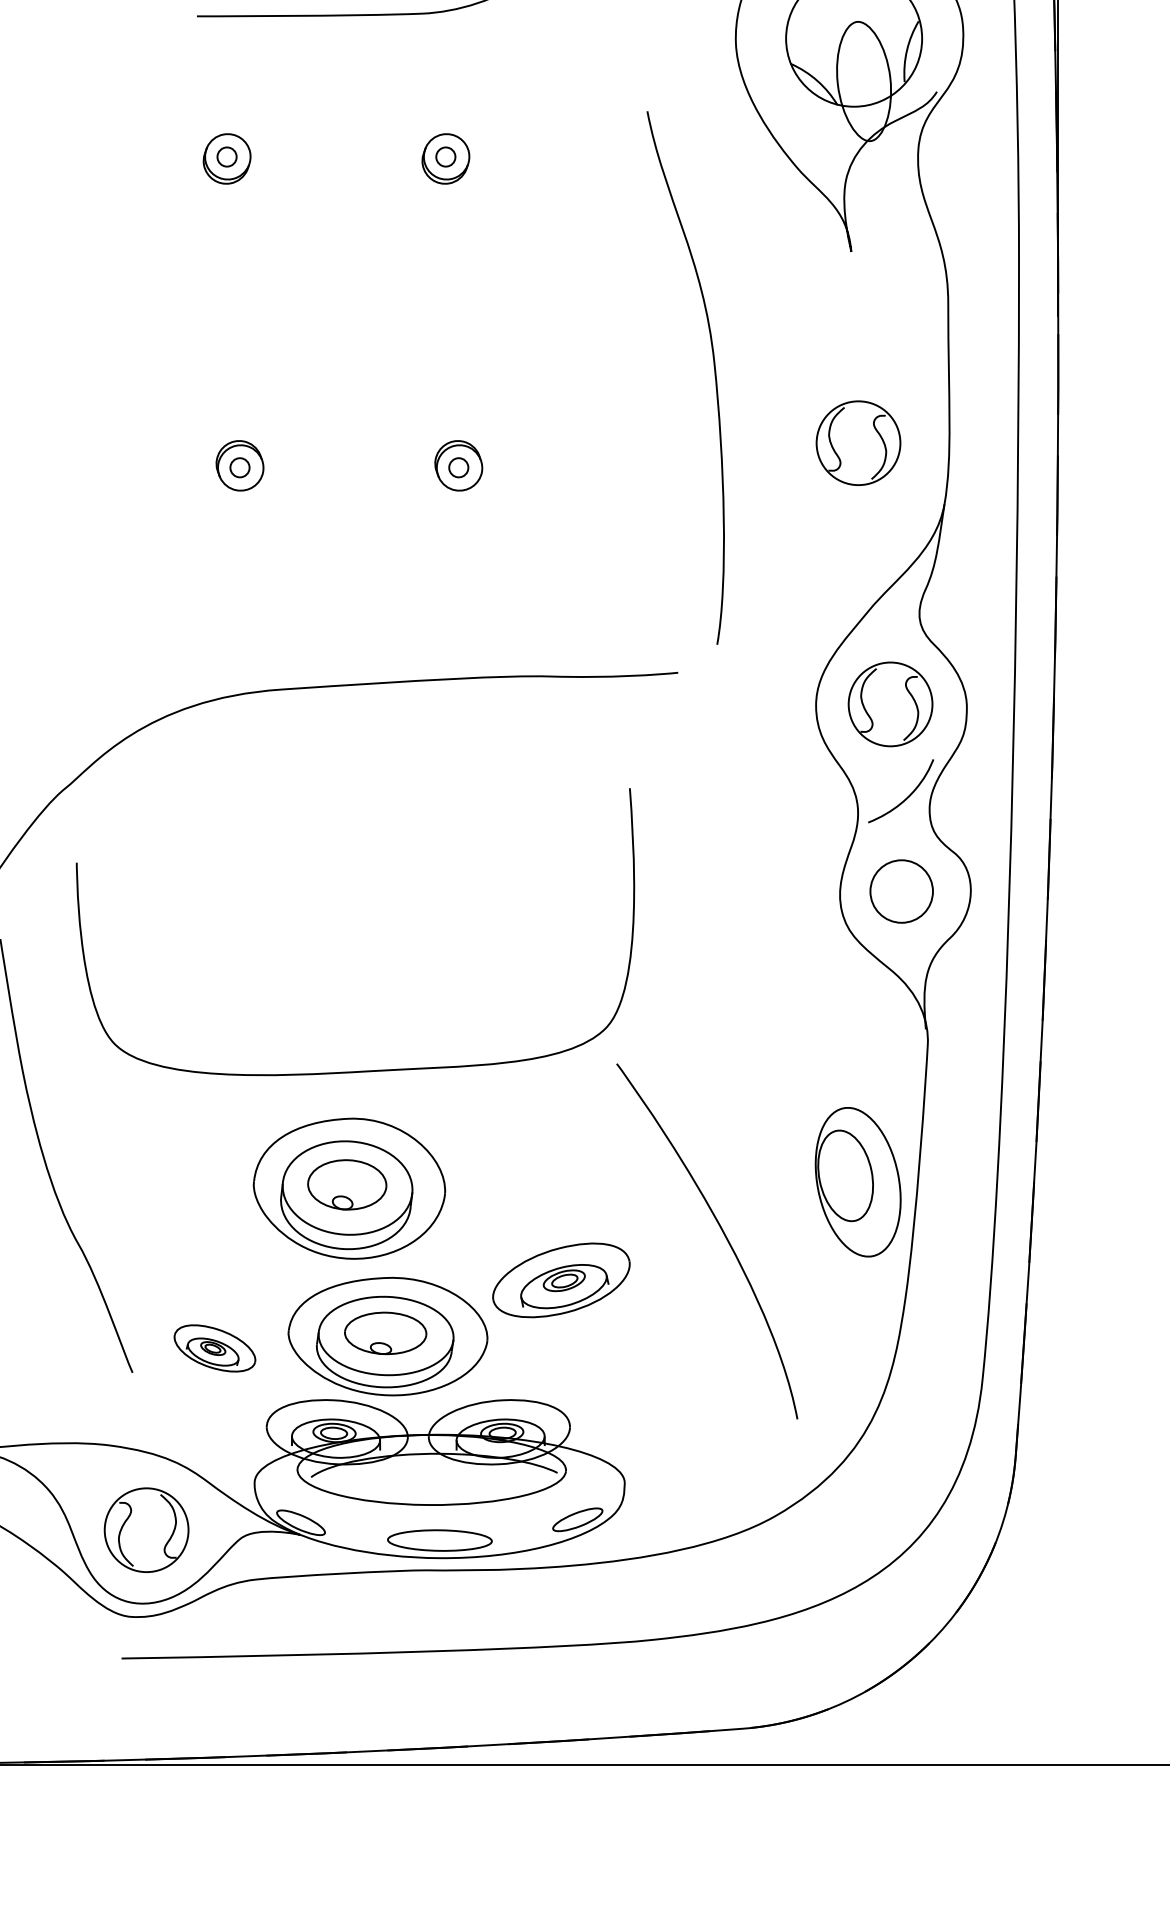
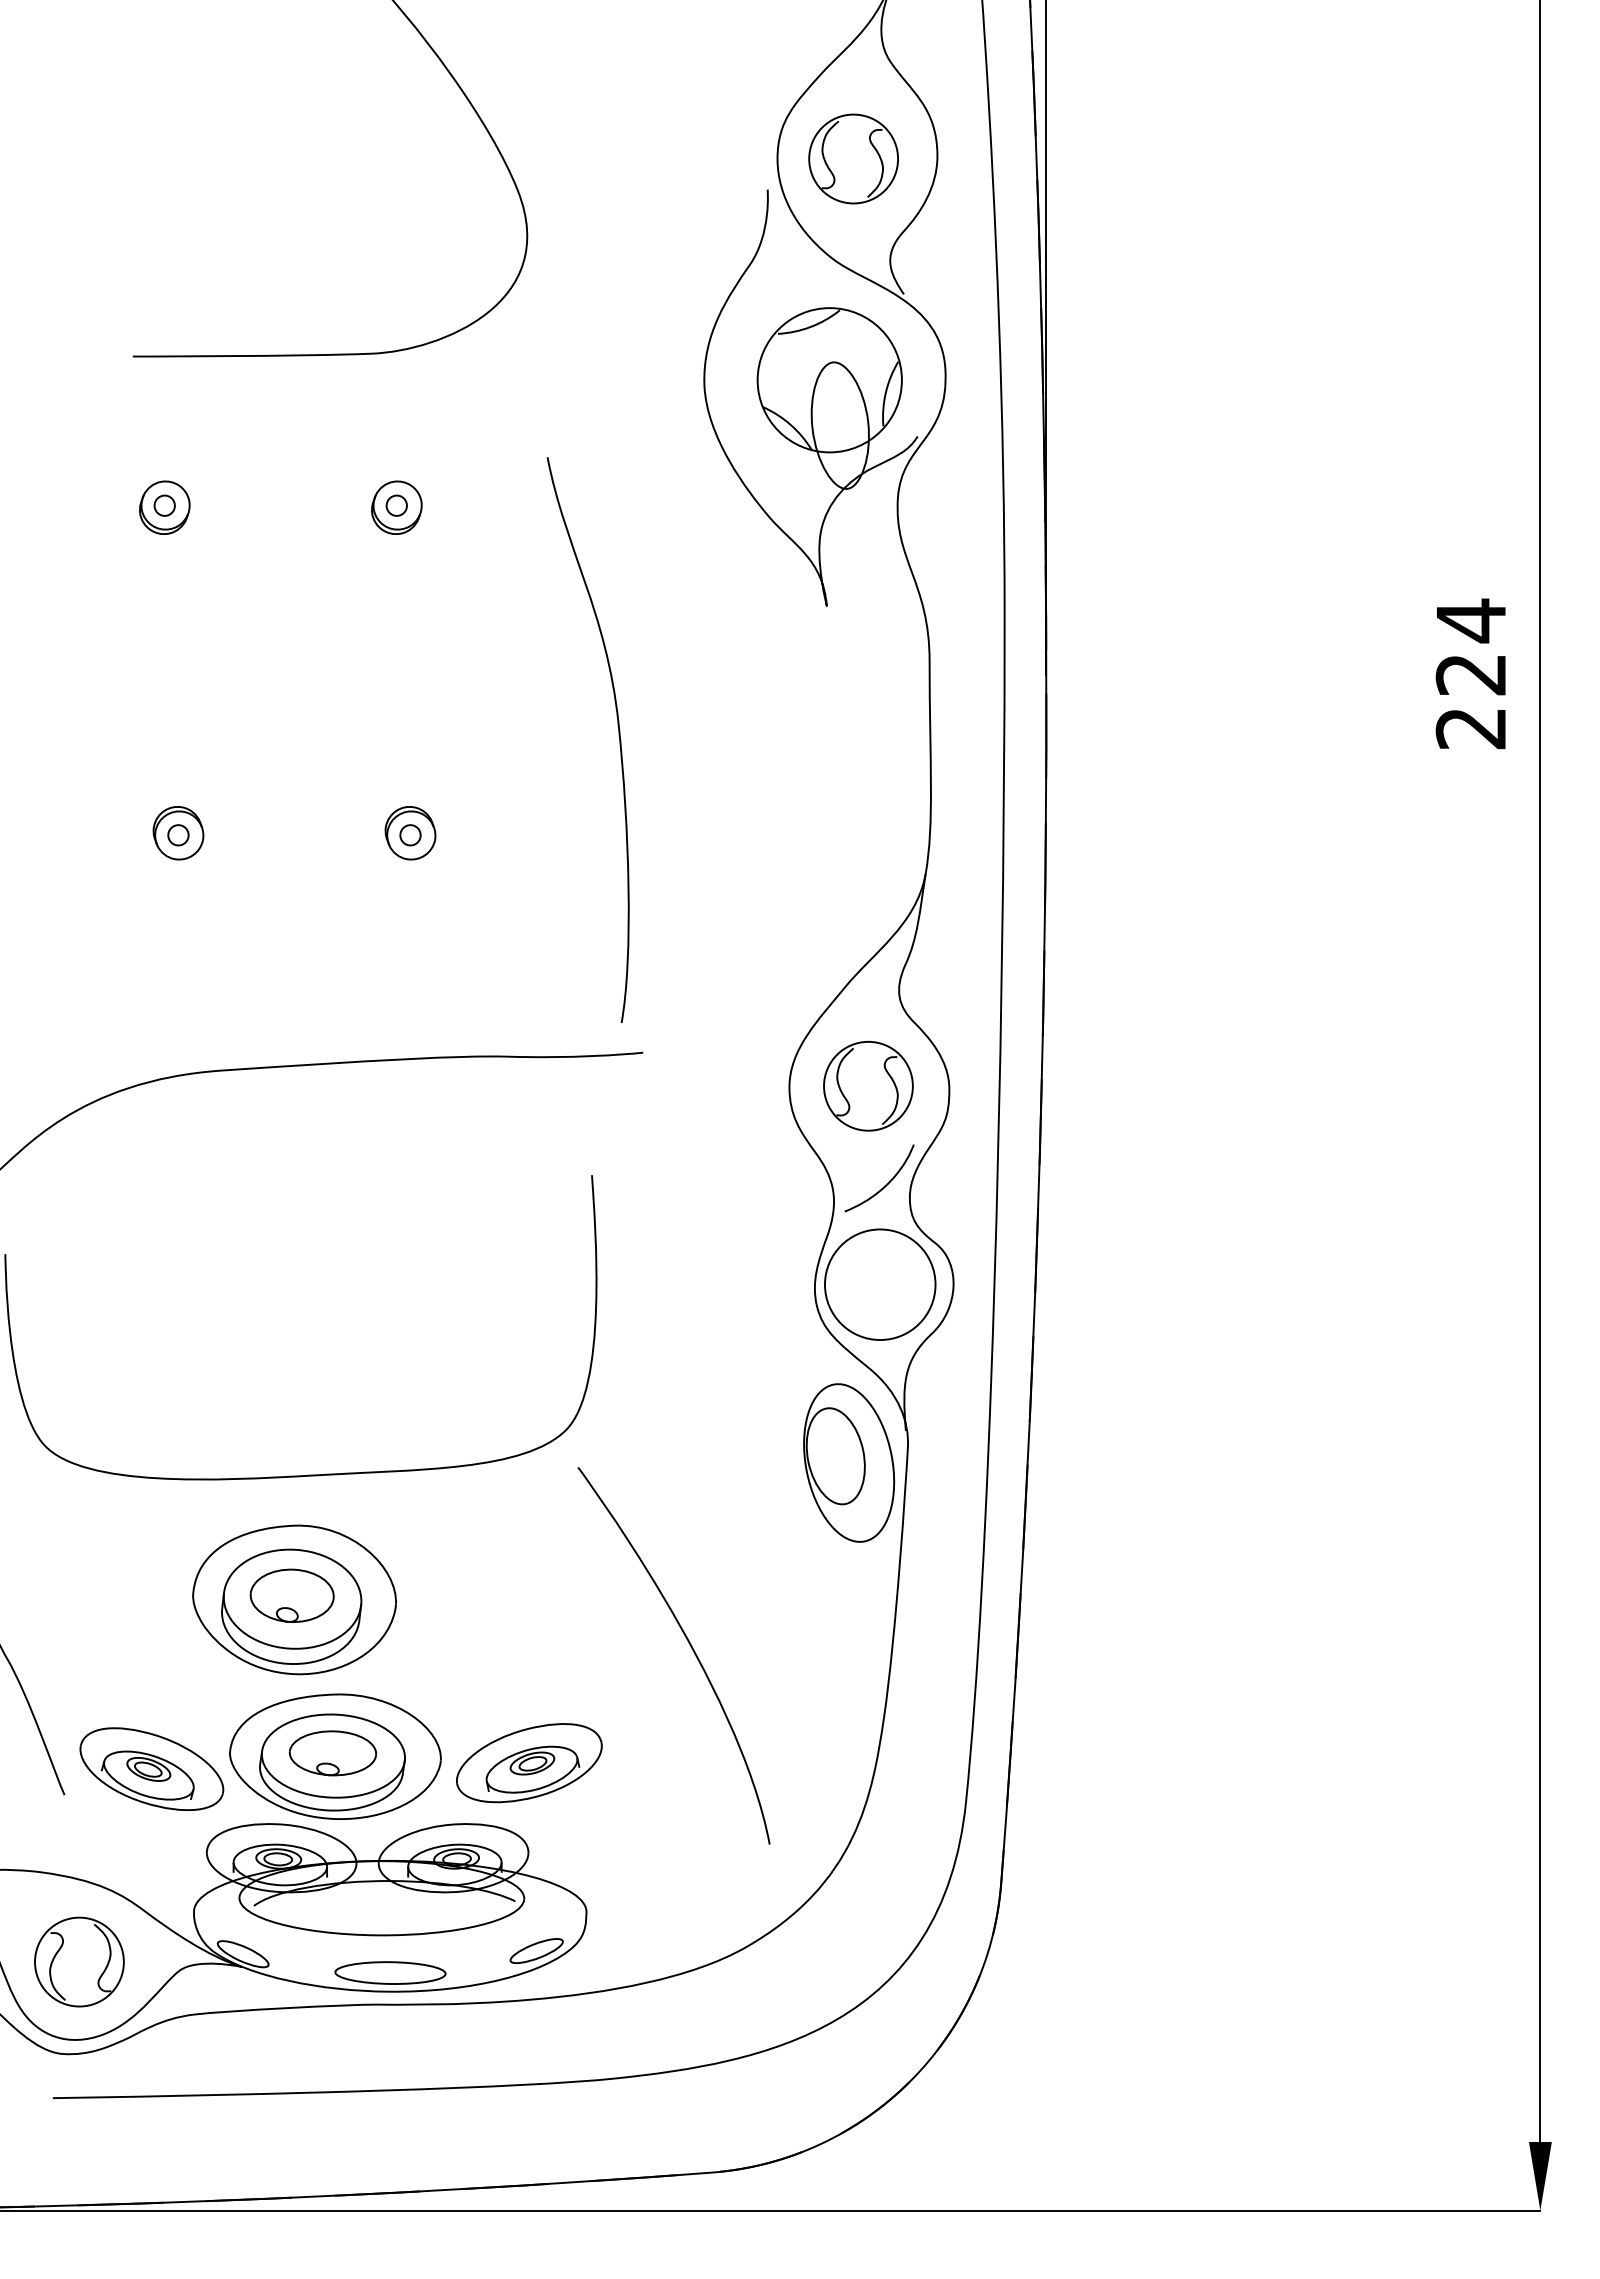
curve: (714, 373) -> (618, 735), moved
part: (858, 443) -> (834, 809), removed
circle: (901, 891) -> (879, 1284), size x1.67
part: (858, 1181) -> (849, 1462), moved
part: (561, 1280) -> (529, 1763), moved
part: (214, 1348) -> (151, 1769), size x1.67

